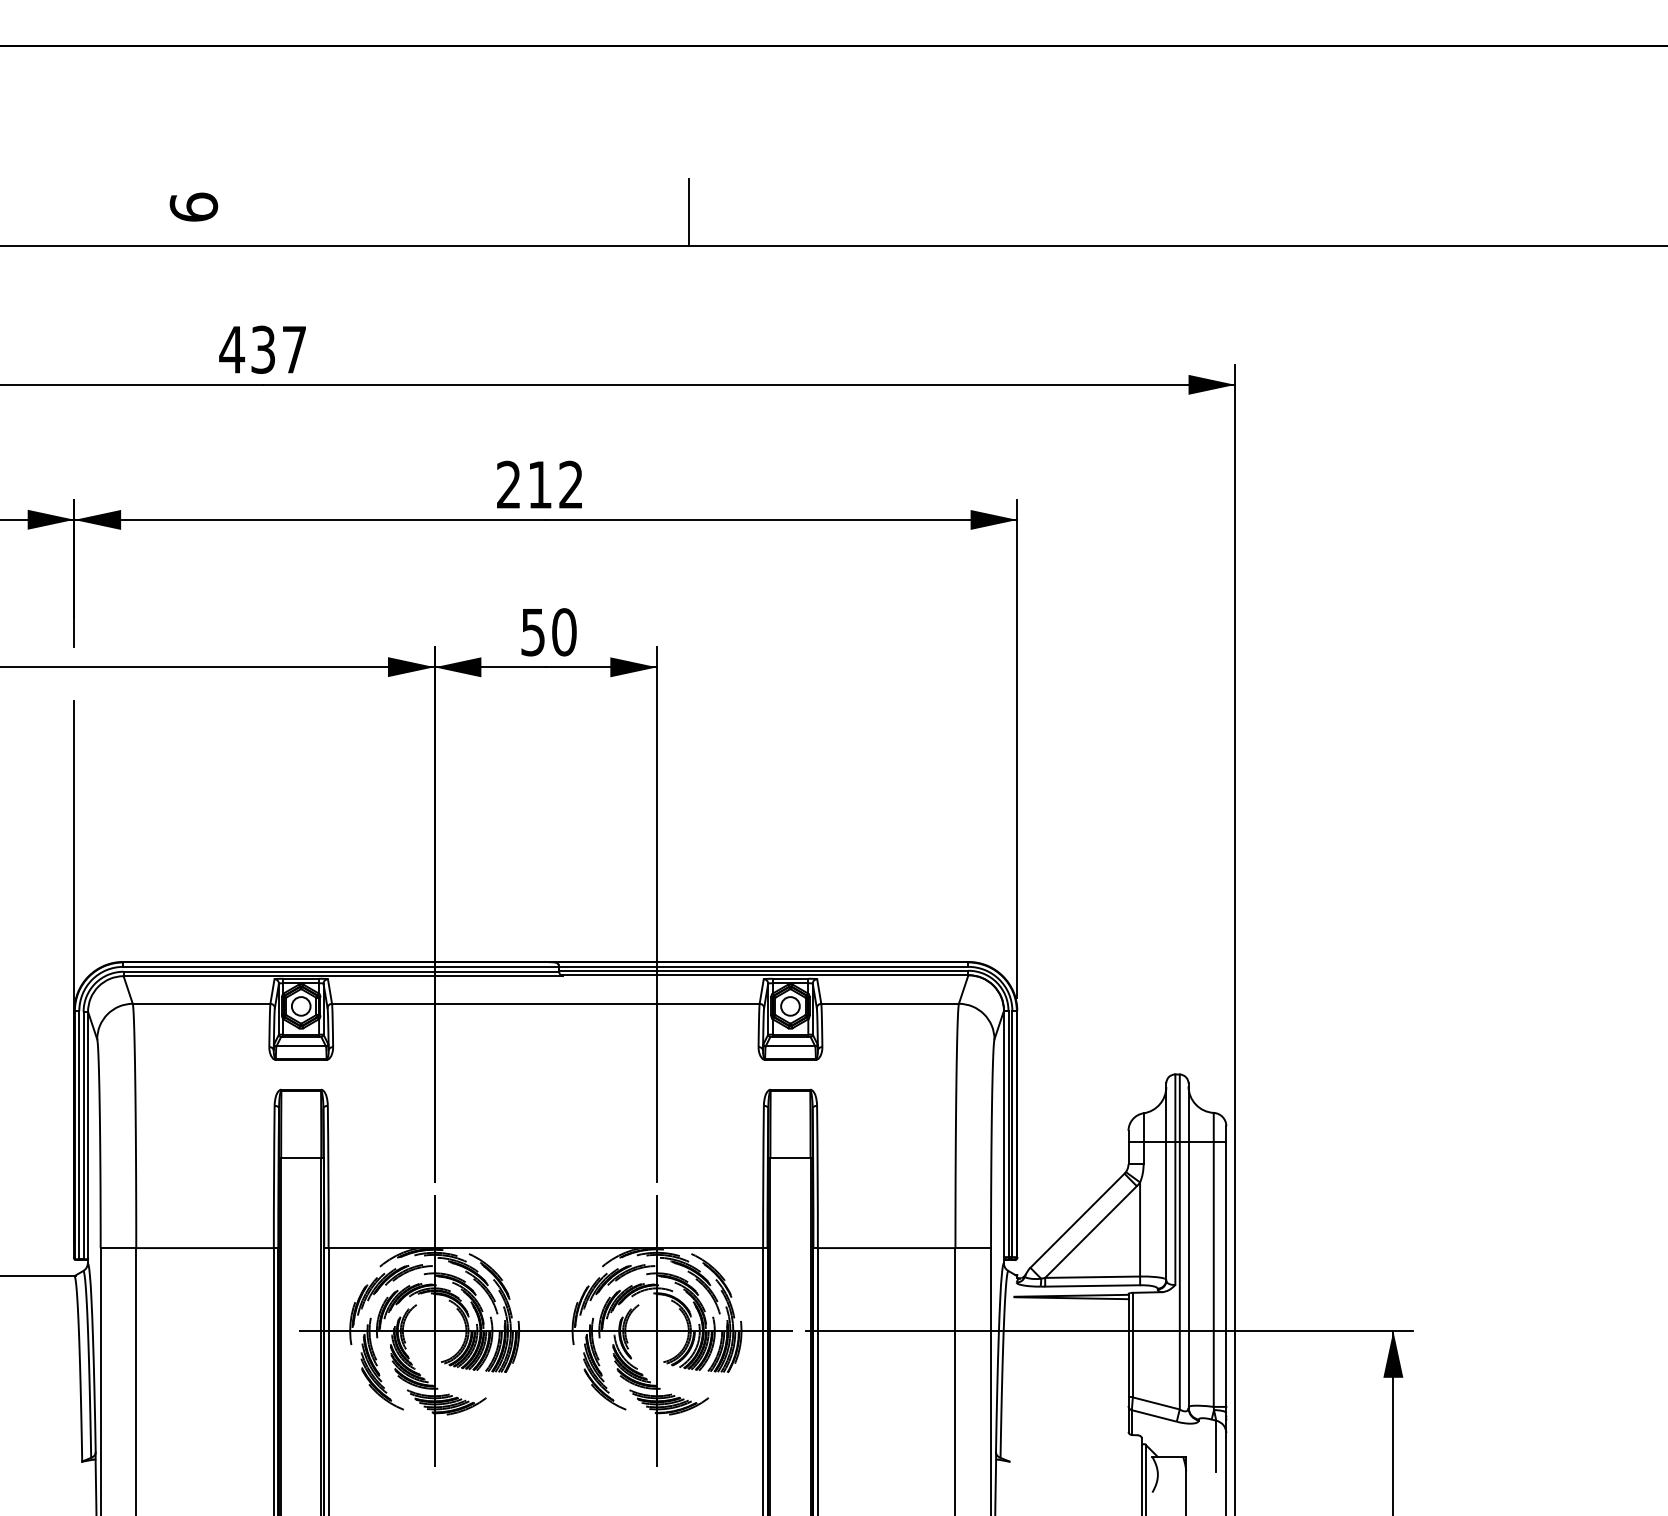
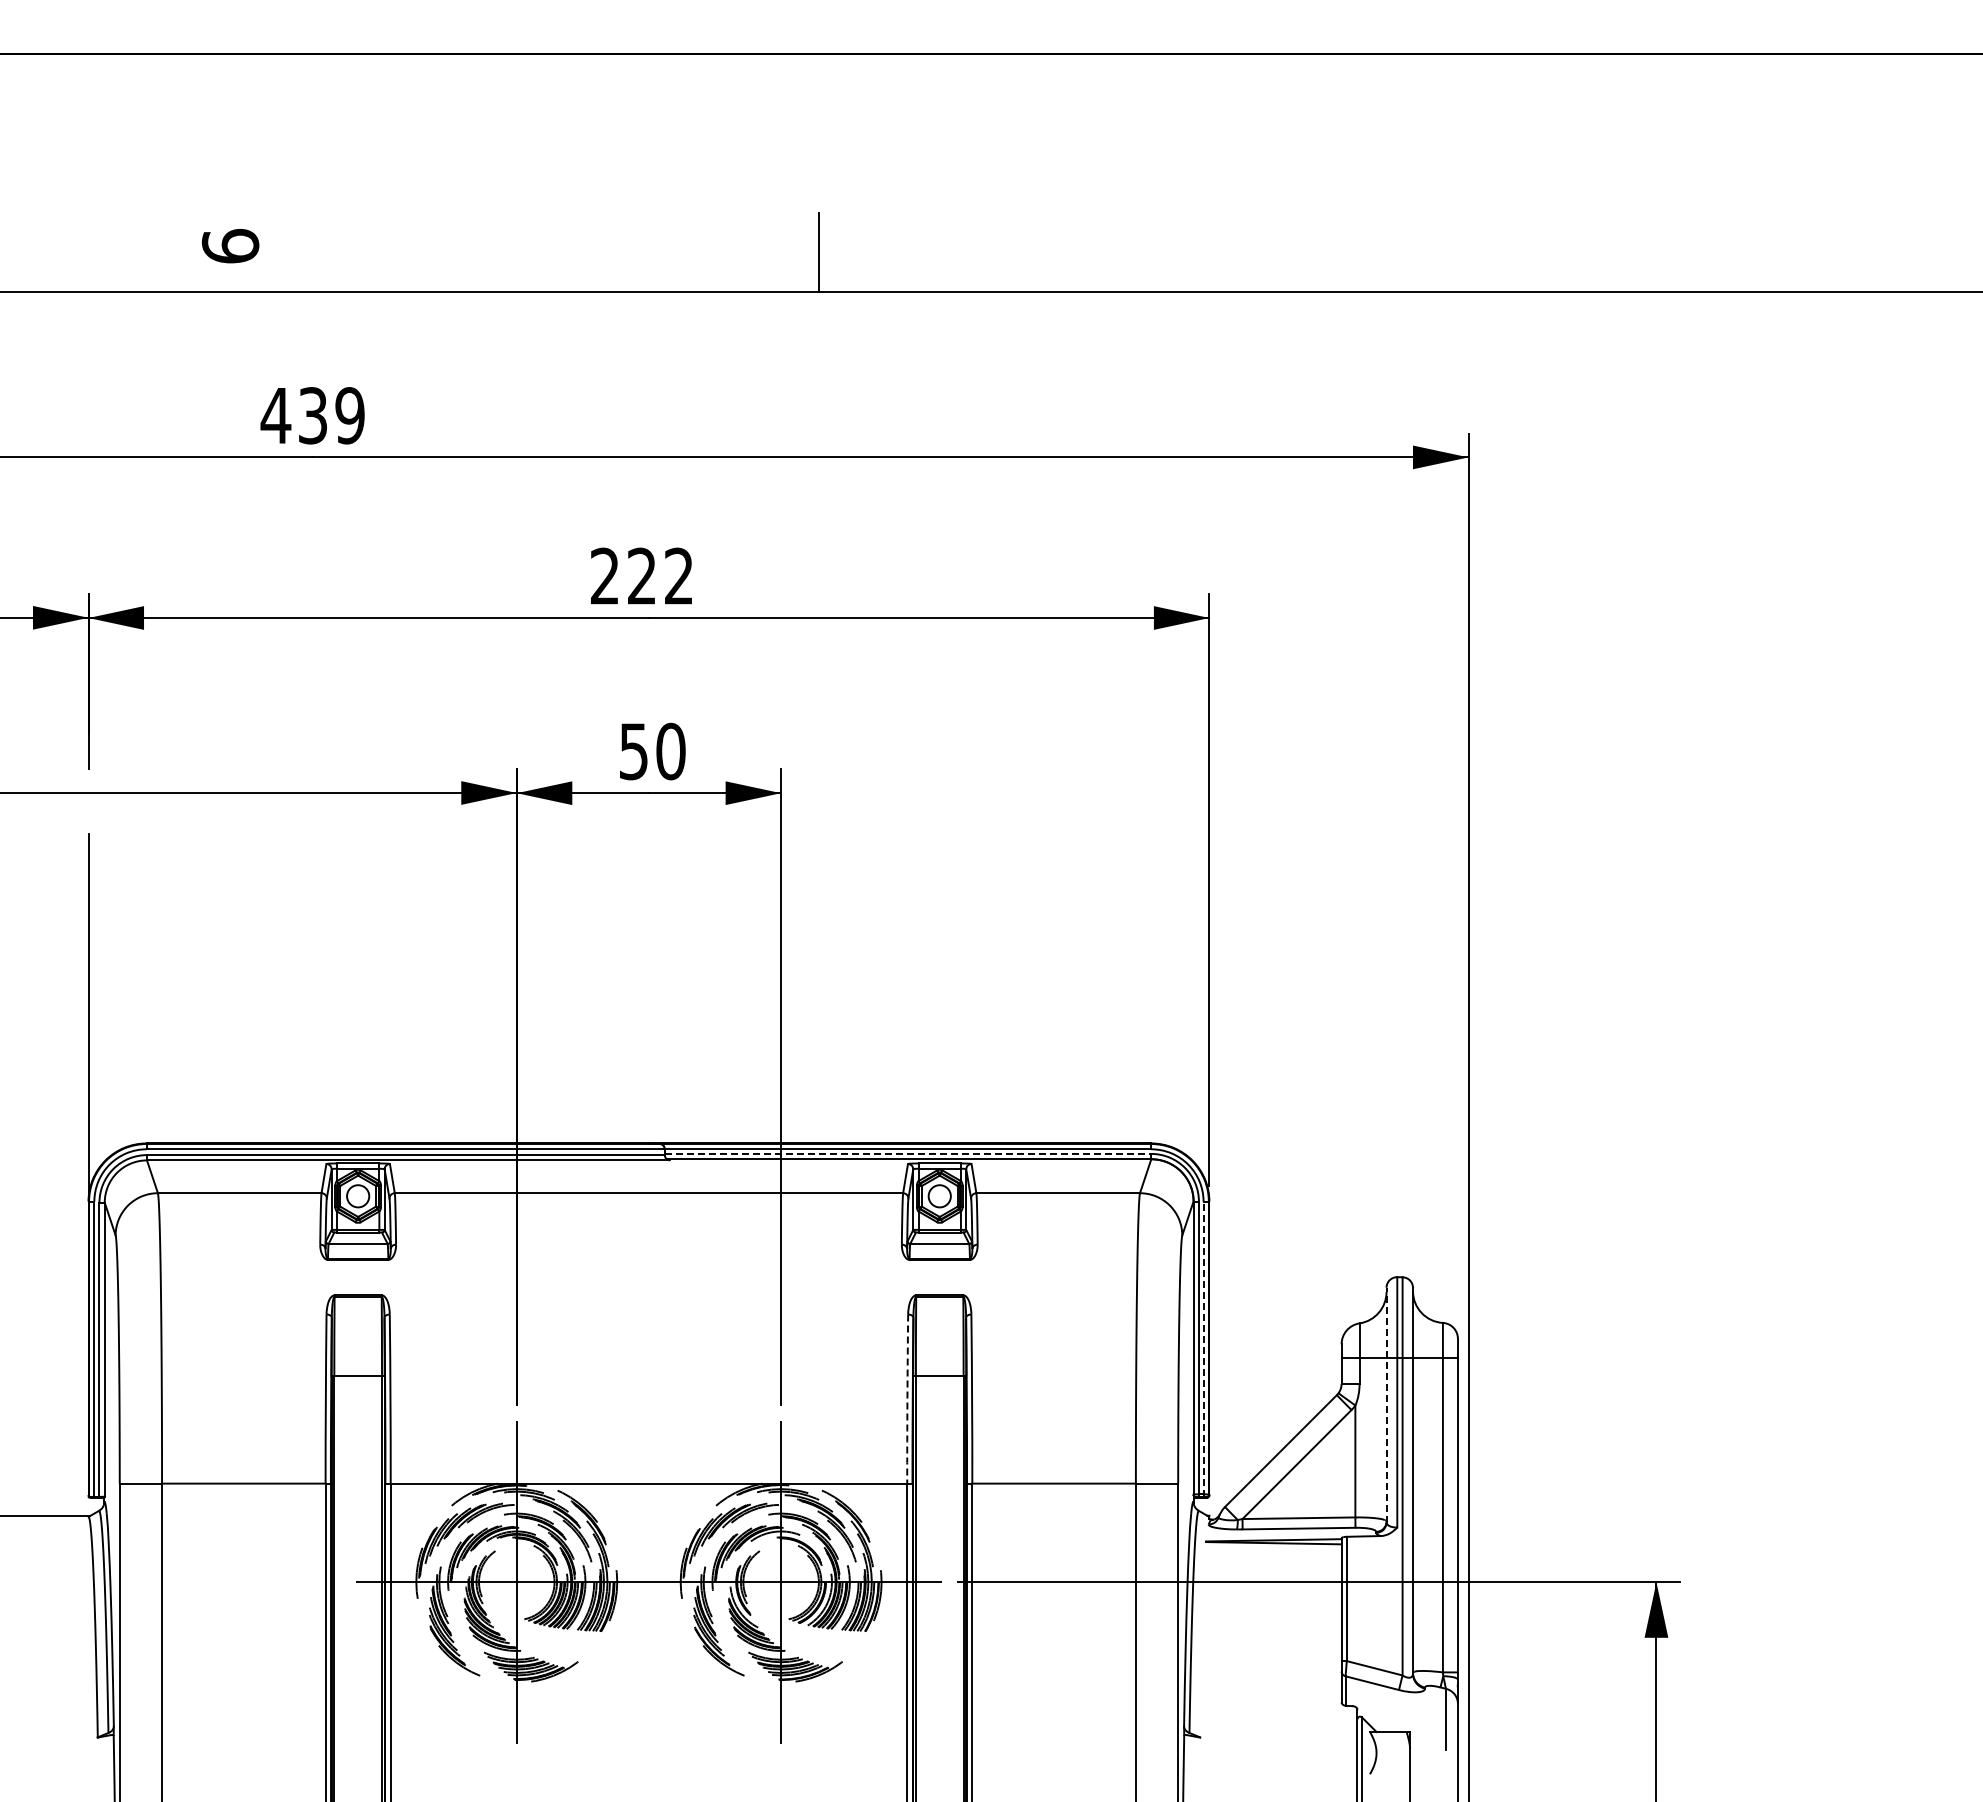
text: (293, 349) -> (349, 415), 437 -> 439
text: (539, 484) -> (641, 575), 212 -> 222
line: (764, 970) -> (908, 1153), solid -> dashed
line: (1012, 1135) -> (1203, 1349), solid -> dashed
arc: (763, 1177) -> (907, 1399), solid -> dashed
line: (1166, 1181) -> (1386, 1404), solid -> dashed

